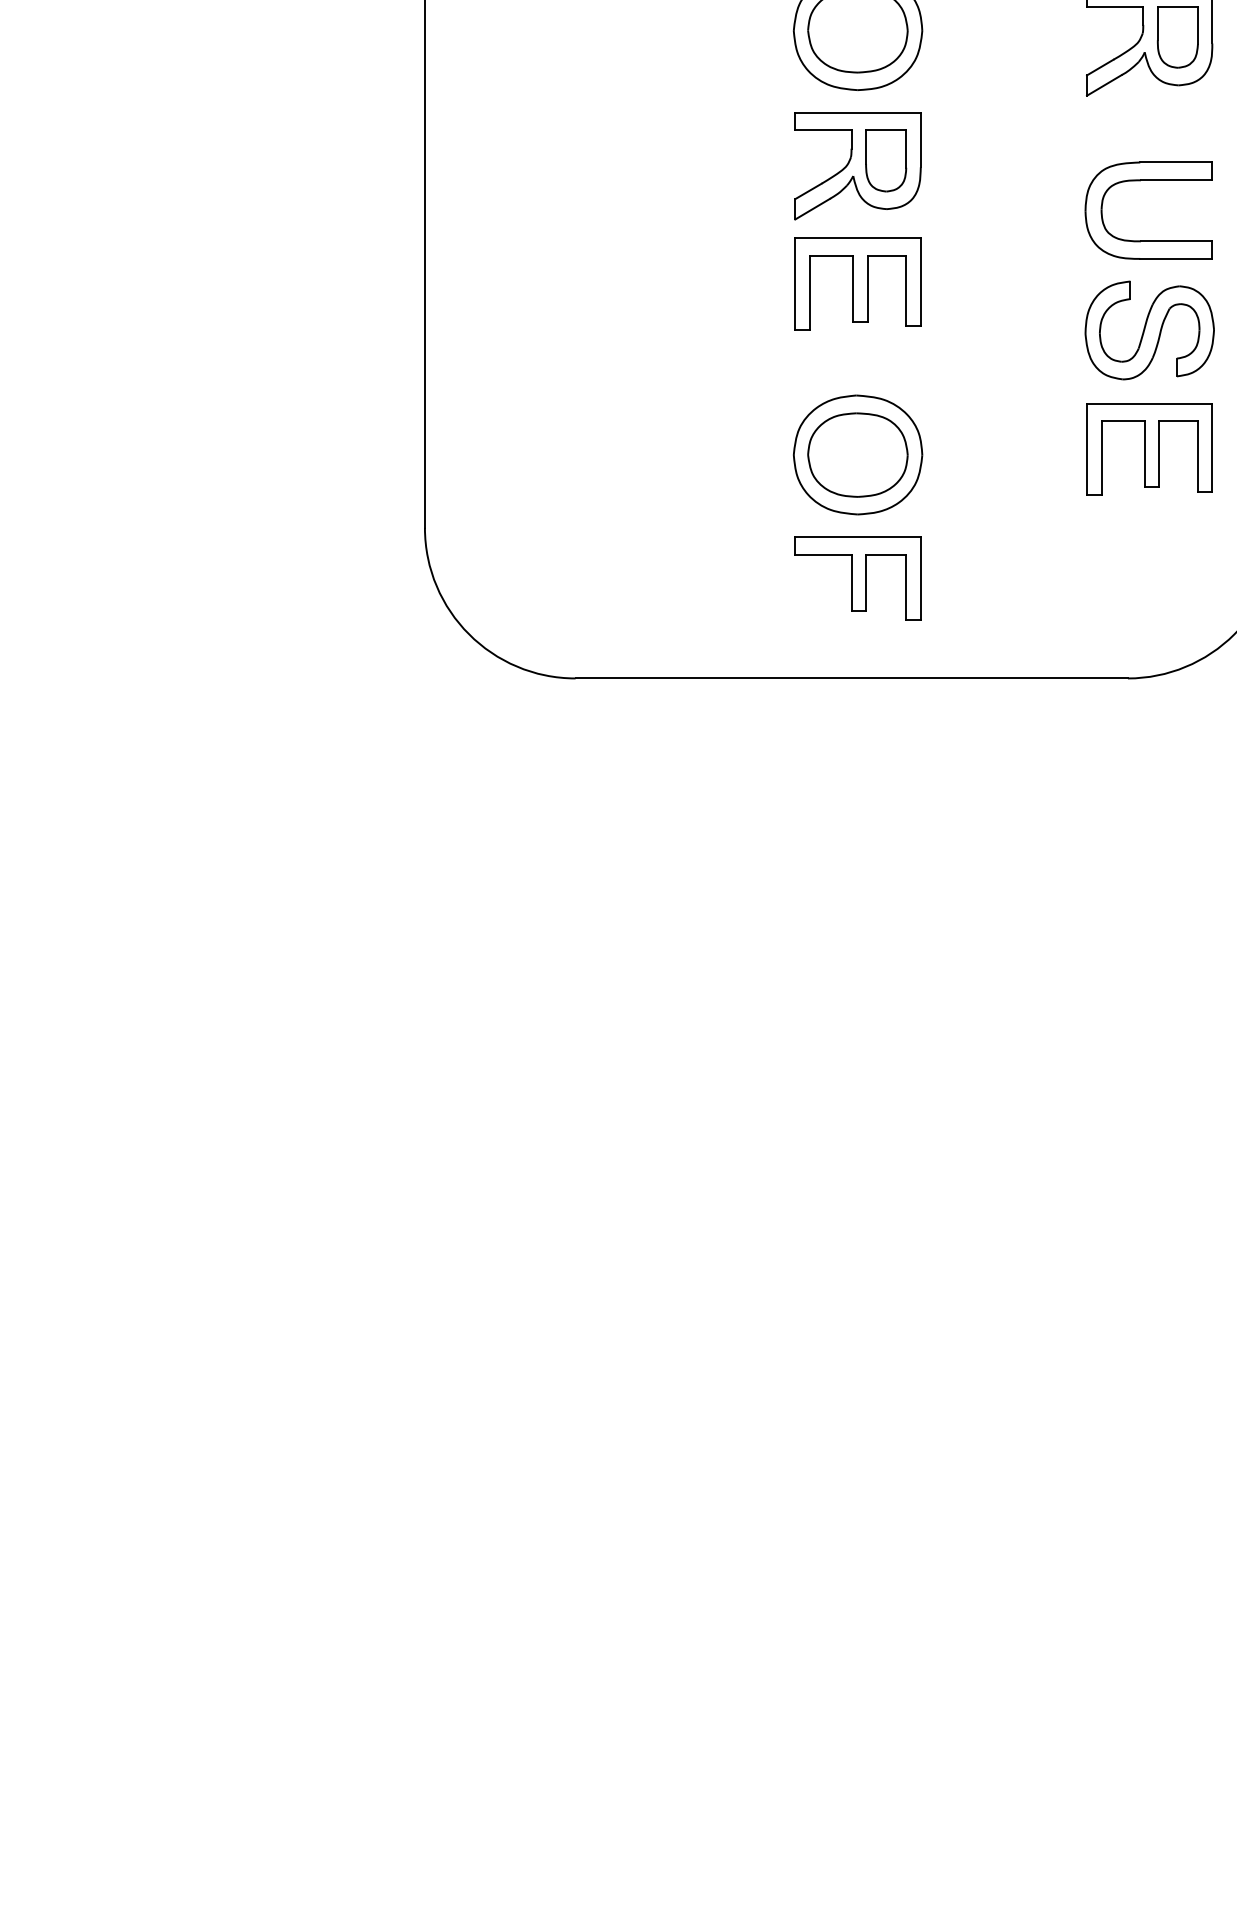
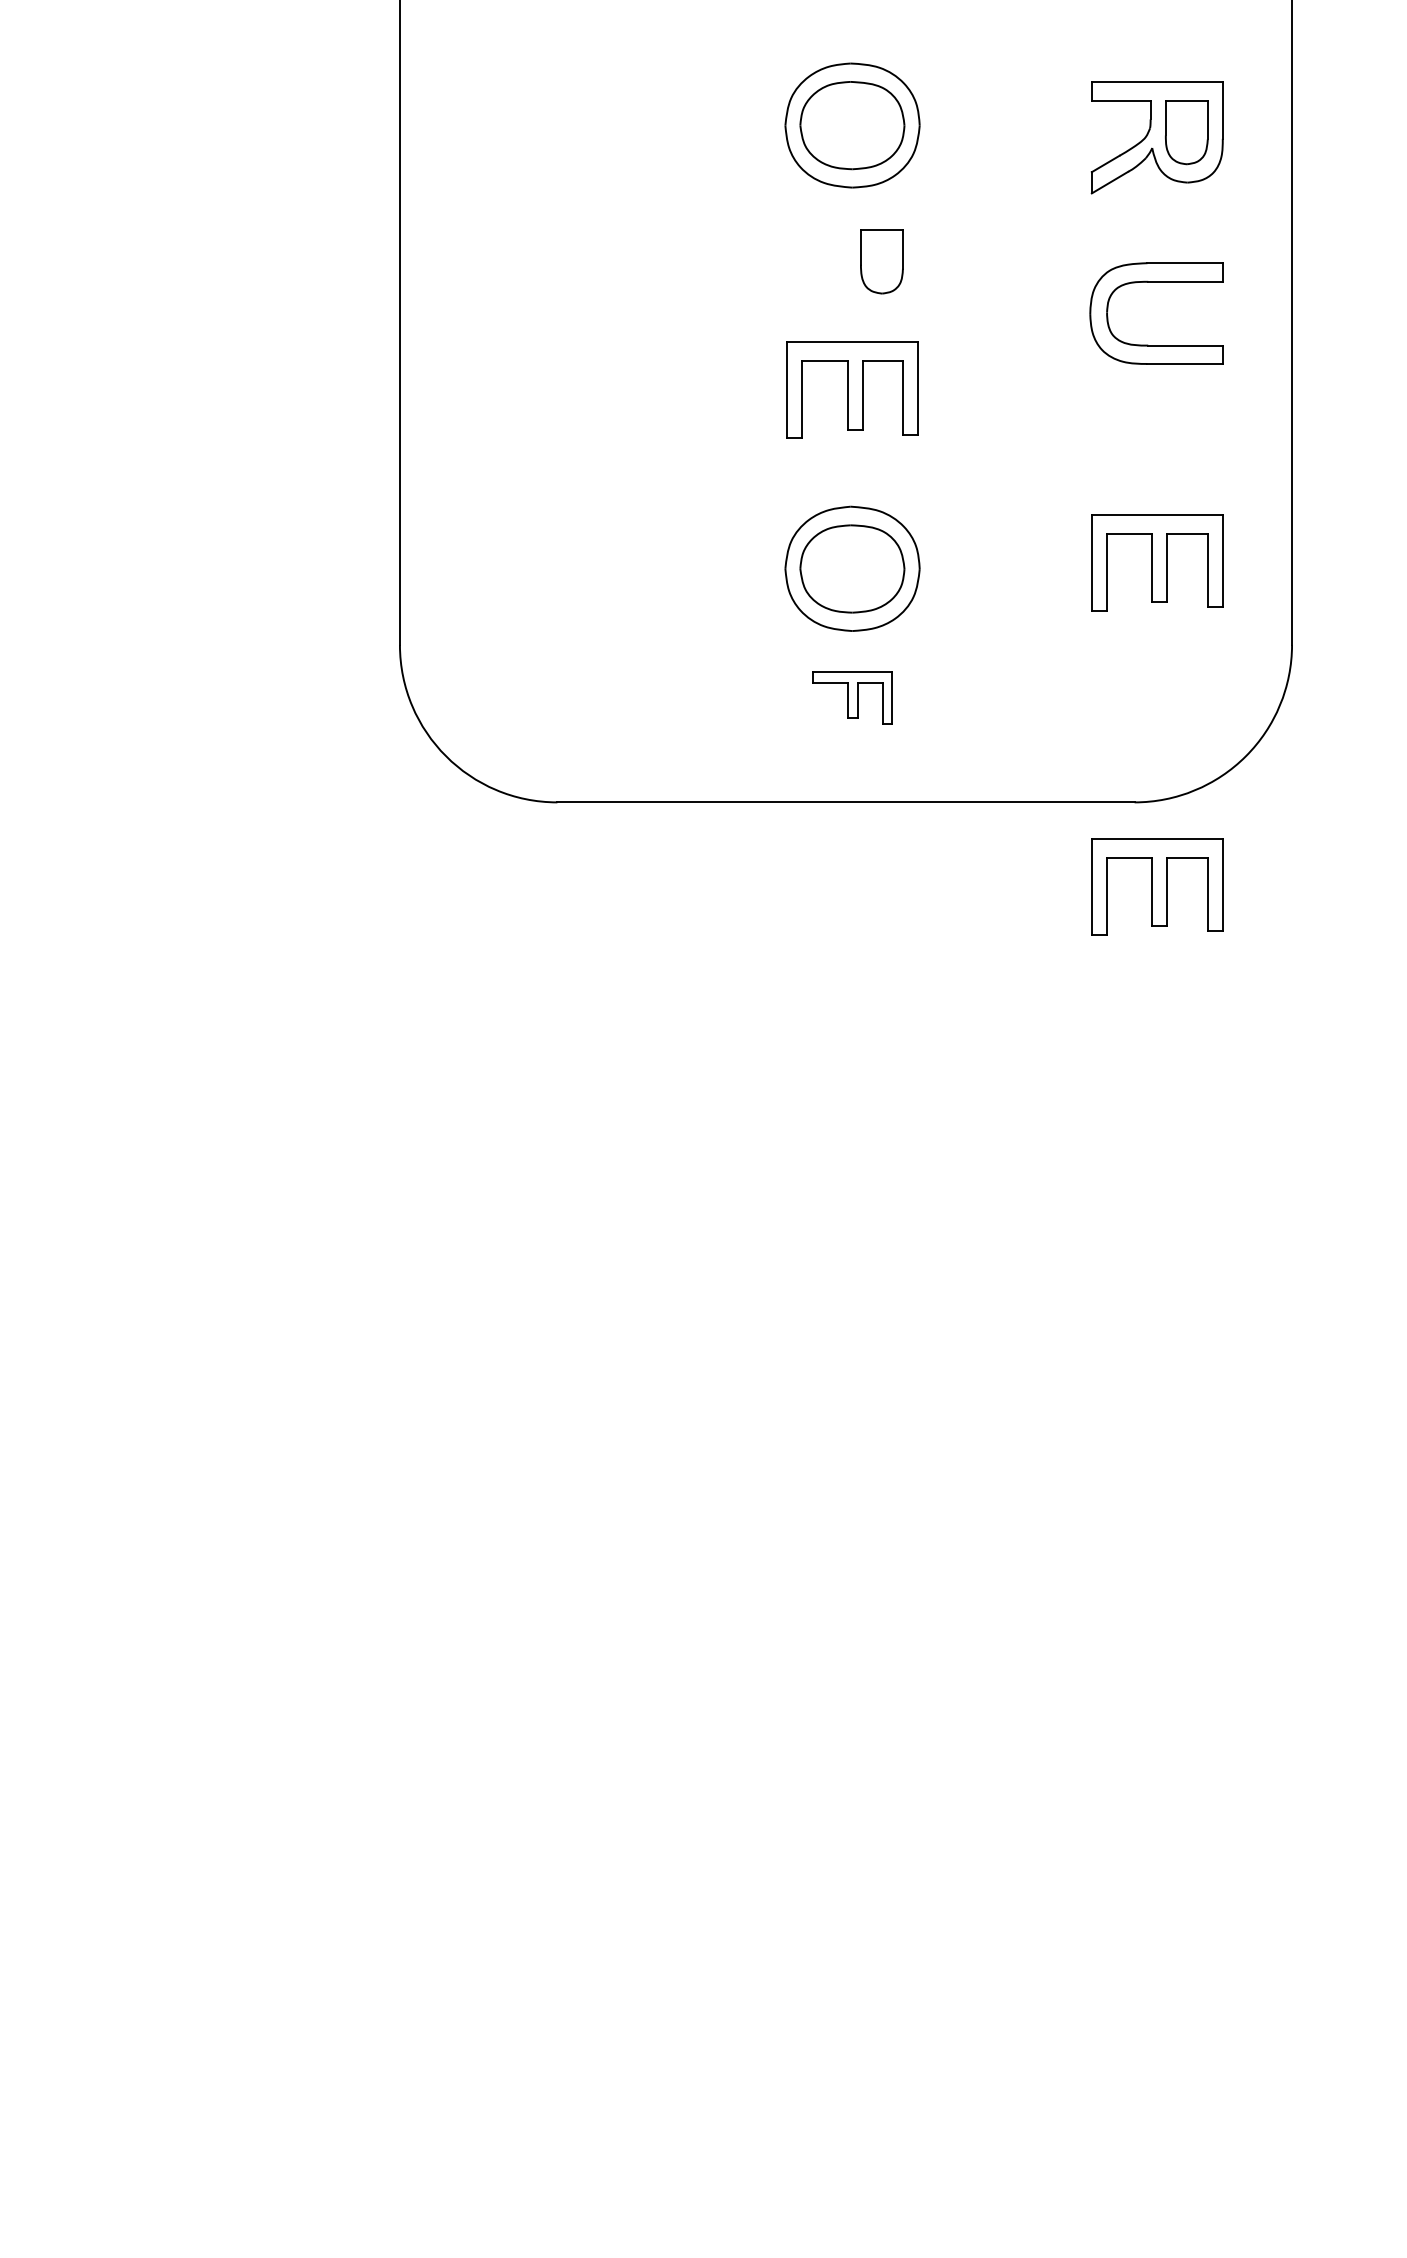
part: (857, 165) -> (851, 266), removed
part: (1149, 330) -> (1157, 438), removed
part: (857, 579) -> (852, 698), size x0.6
part: (1149, 758) -> (1157, 886), added

